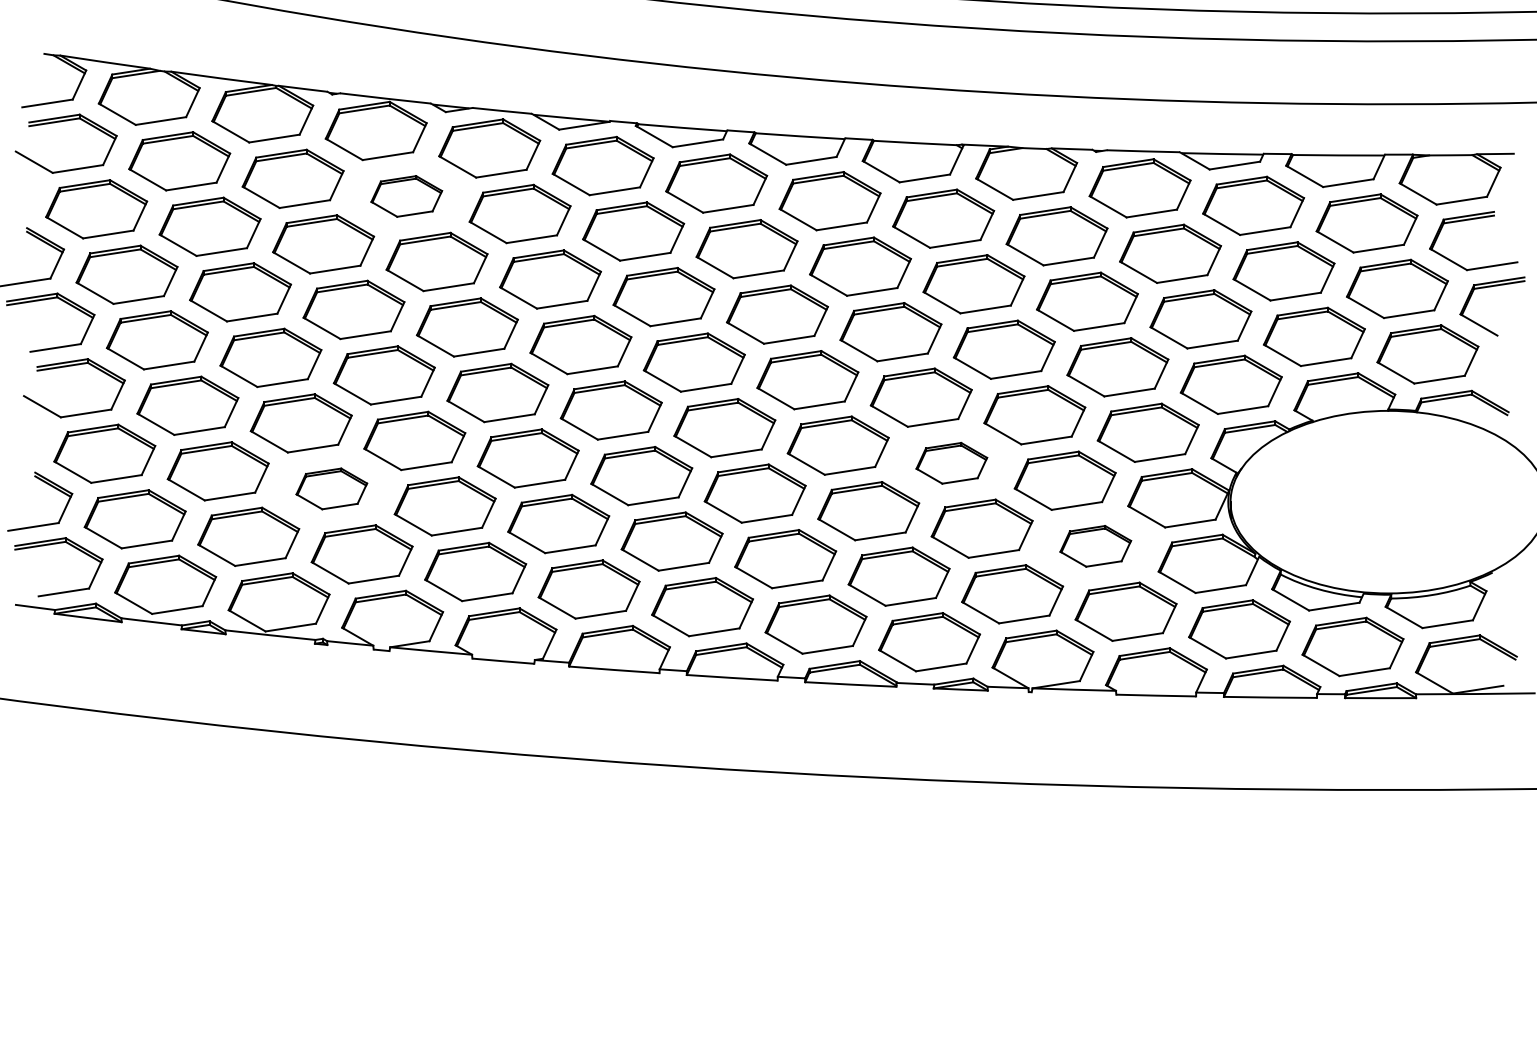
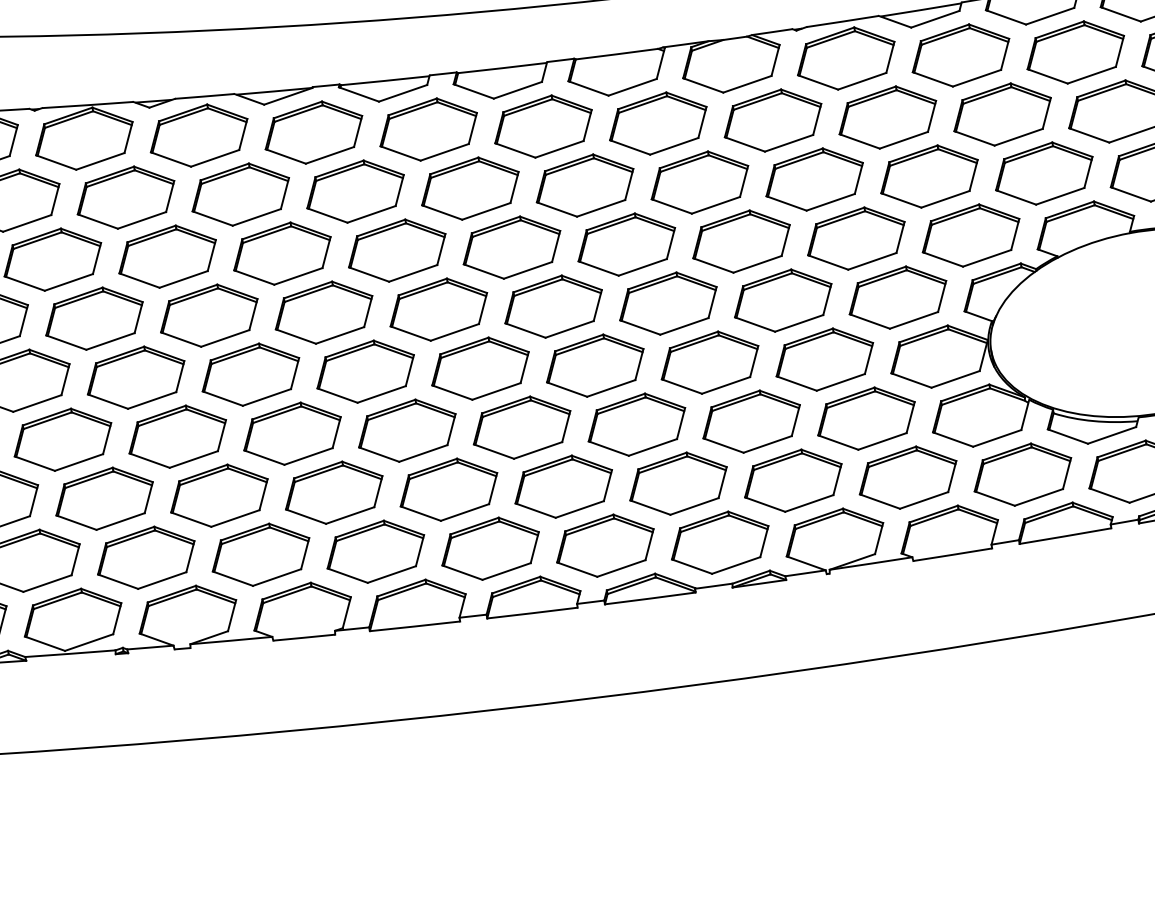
part: (406, 196) -> (125, 197), size x1.43
part: (951, 463) -> (709, 363), size x1.43
part: (331, 488) -> (104, 498), size x1.43
part: (1095, 546) -> (866, 418), size x1.43

